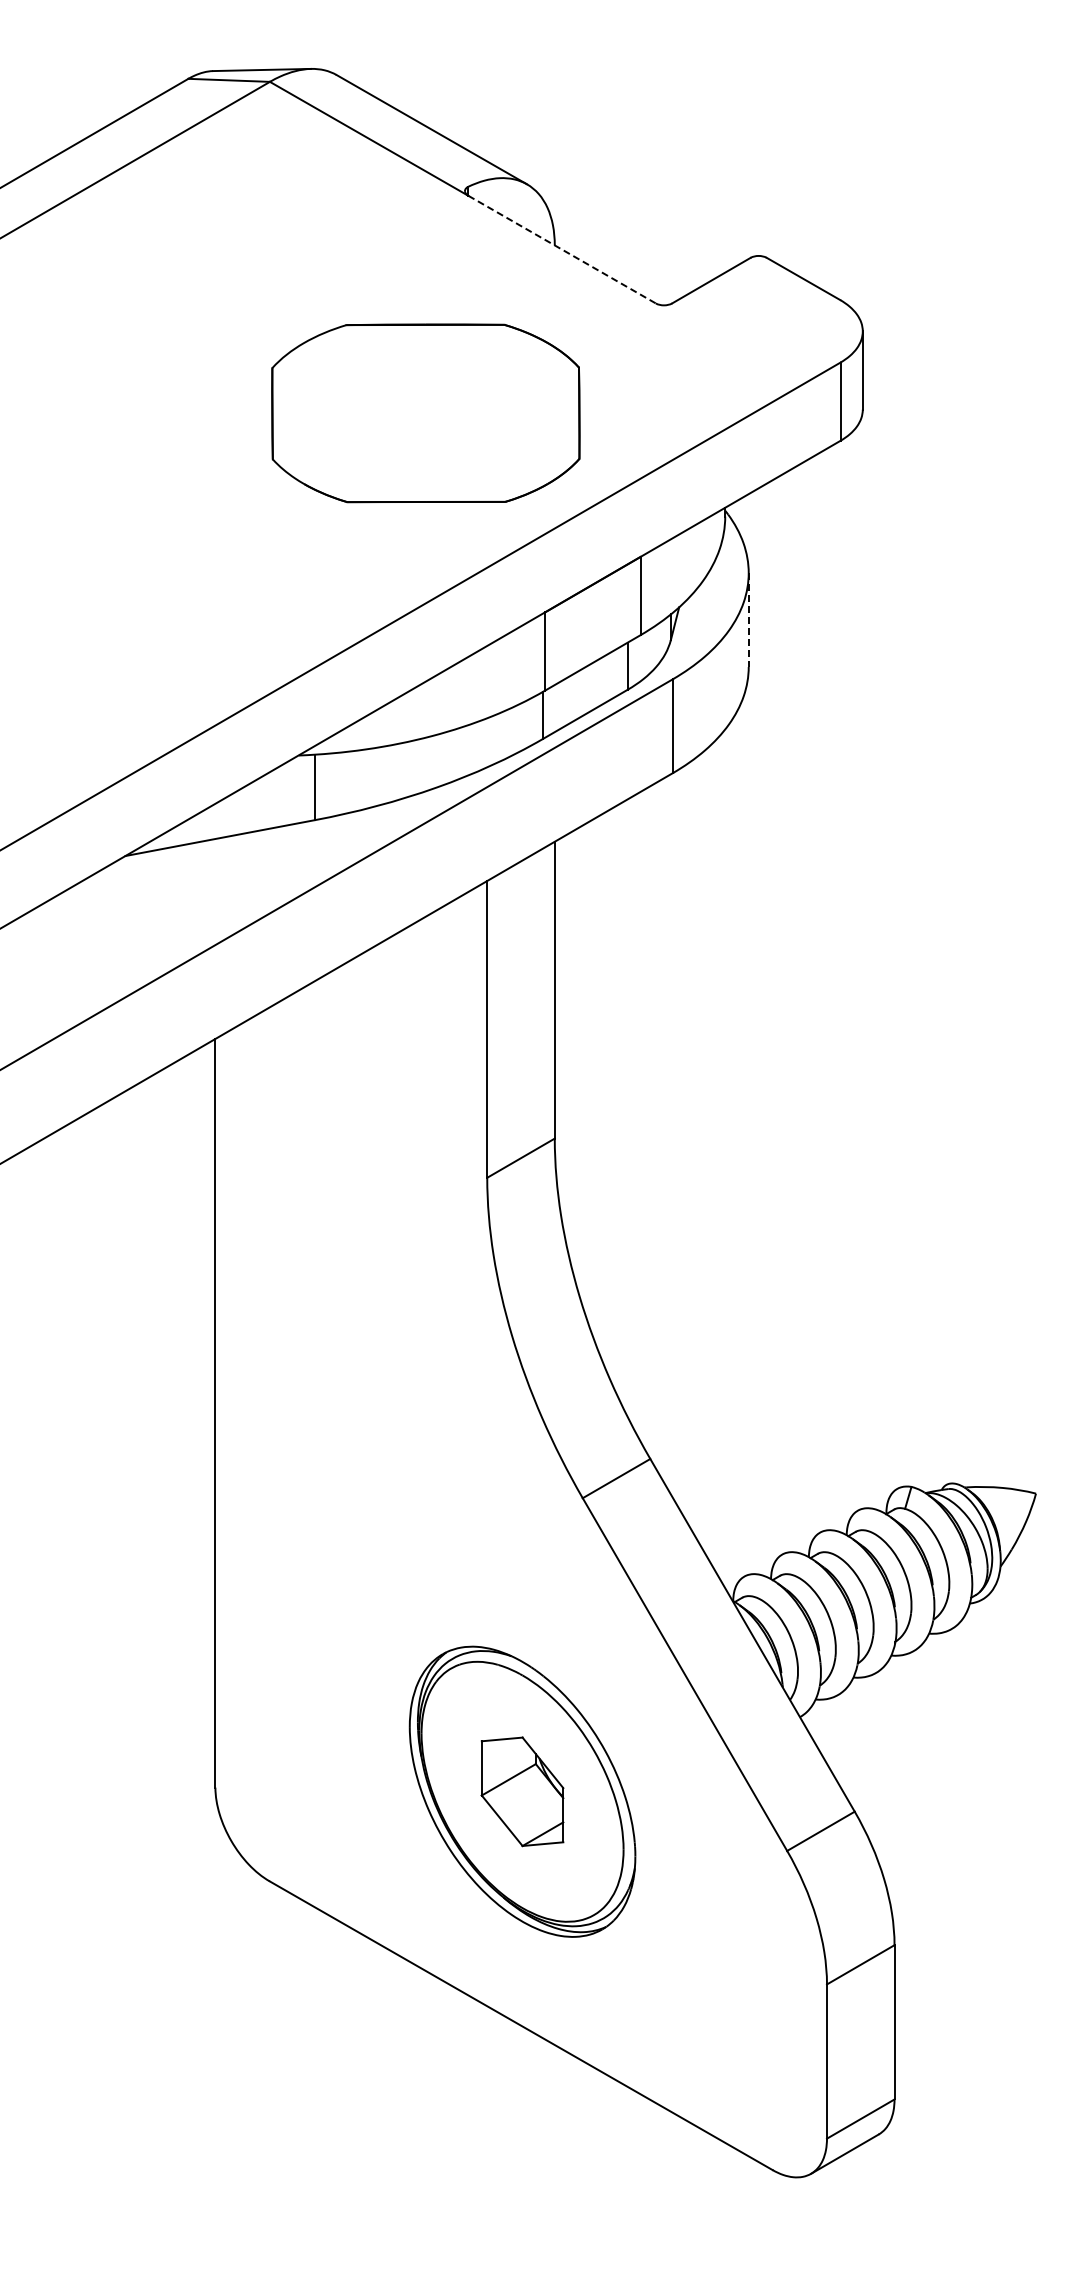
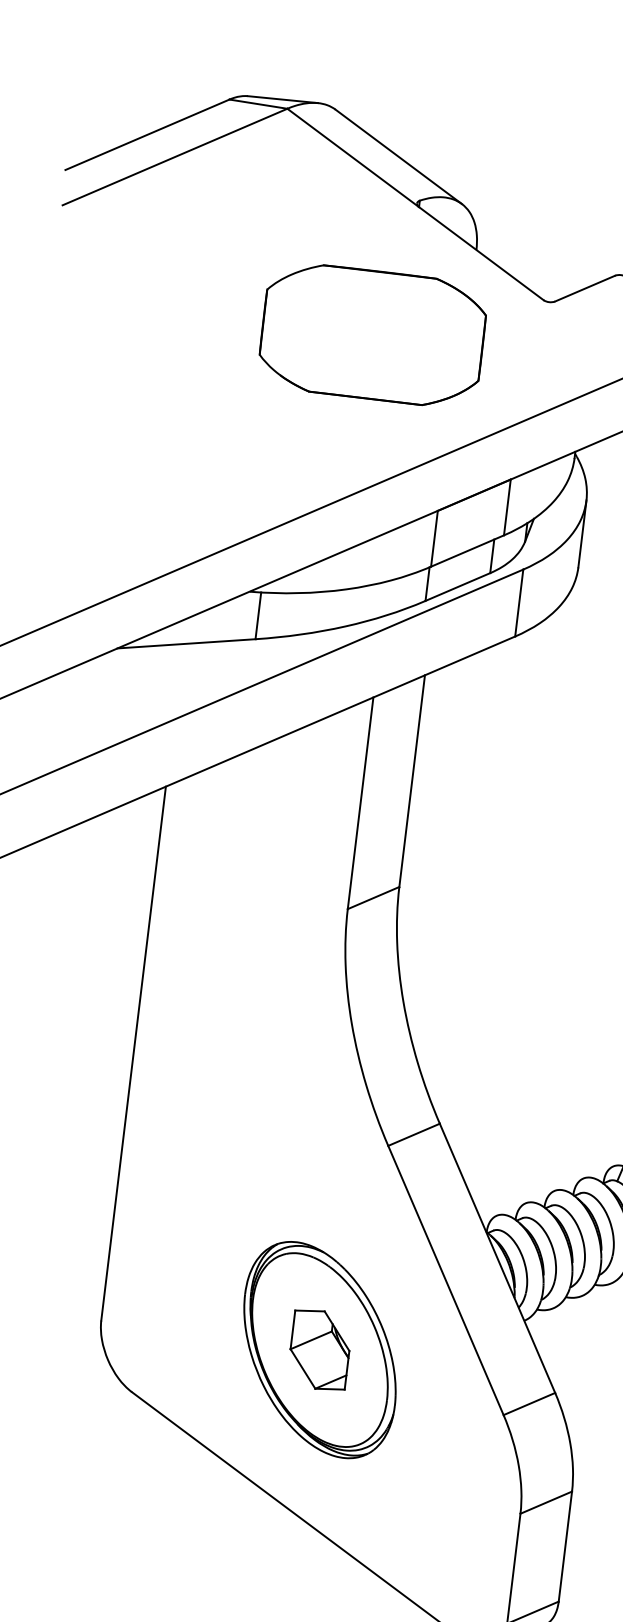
line: (562, 249) -> (481, 253), dashed -> solid
part: (425, 413) -> (372, 335), moved
line: (748, 620) -> (582, 534), dashed -> solid

